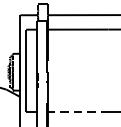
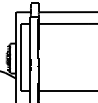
line: (78, 111) -> (63, 90), dashed -> solid

